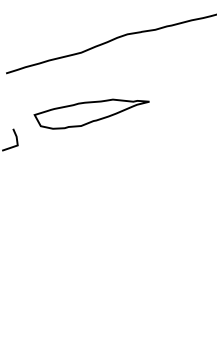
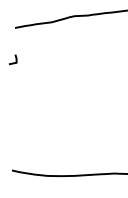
part: (91, 113) -> (53, 51), removed

